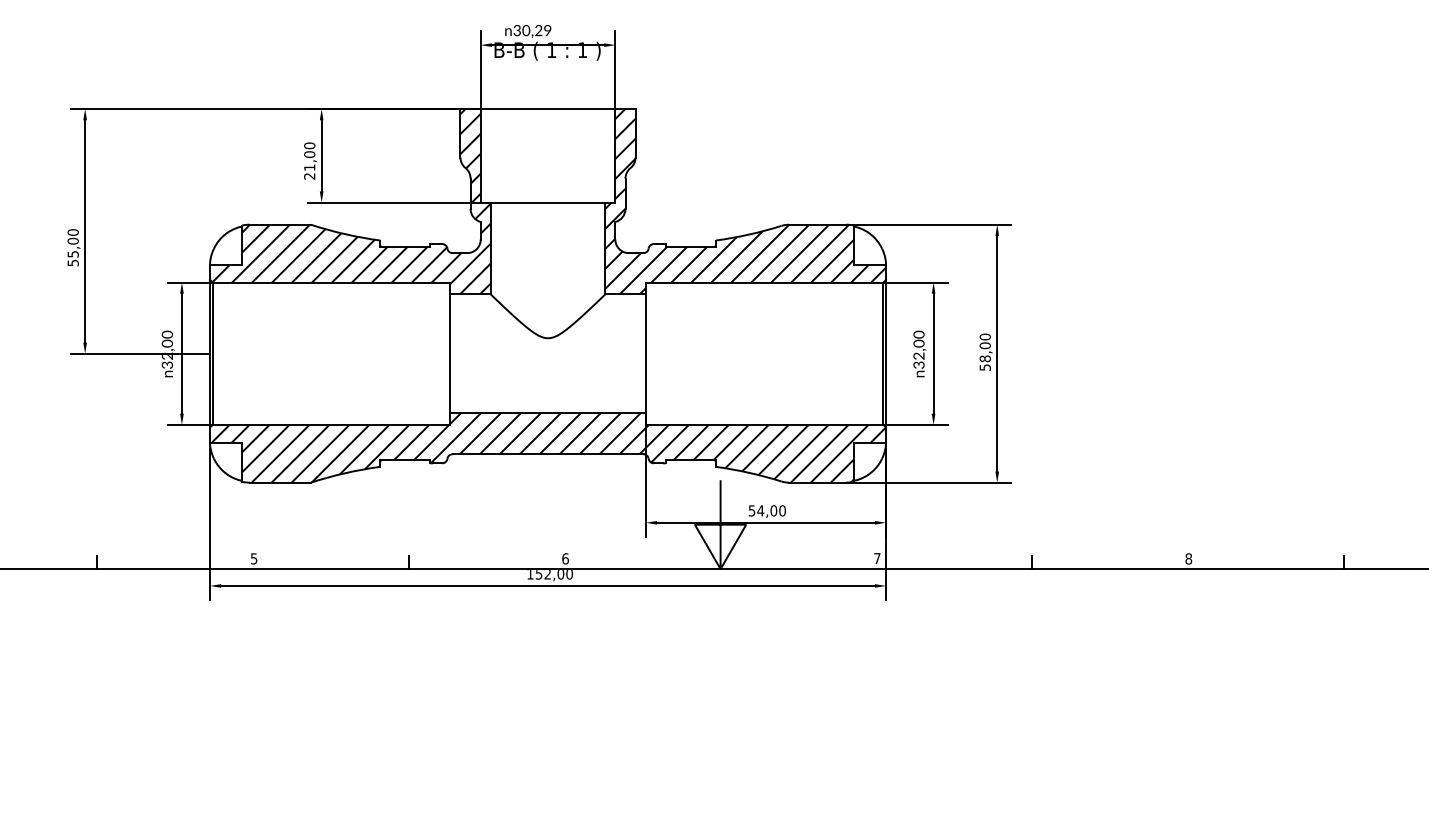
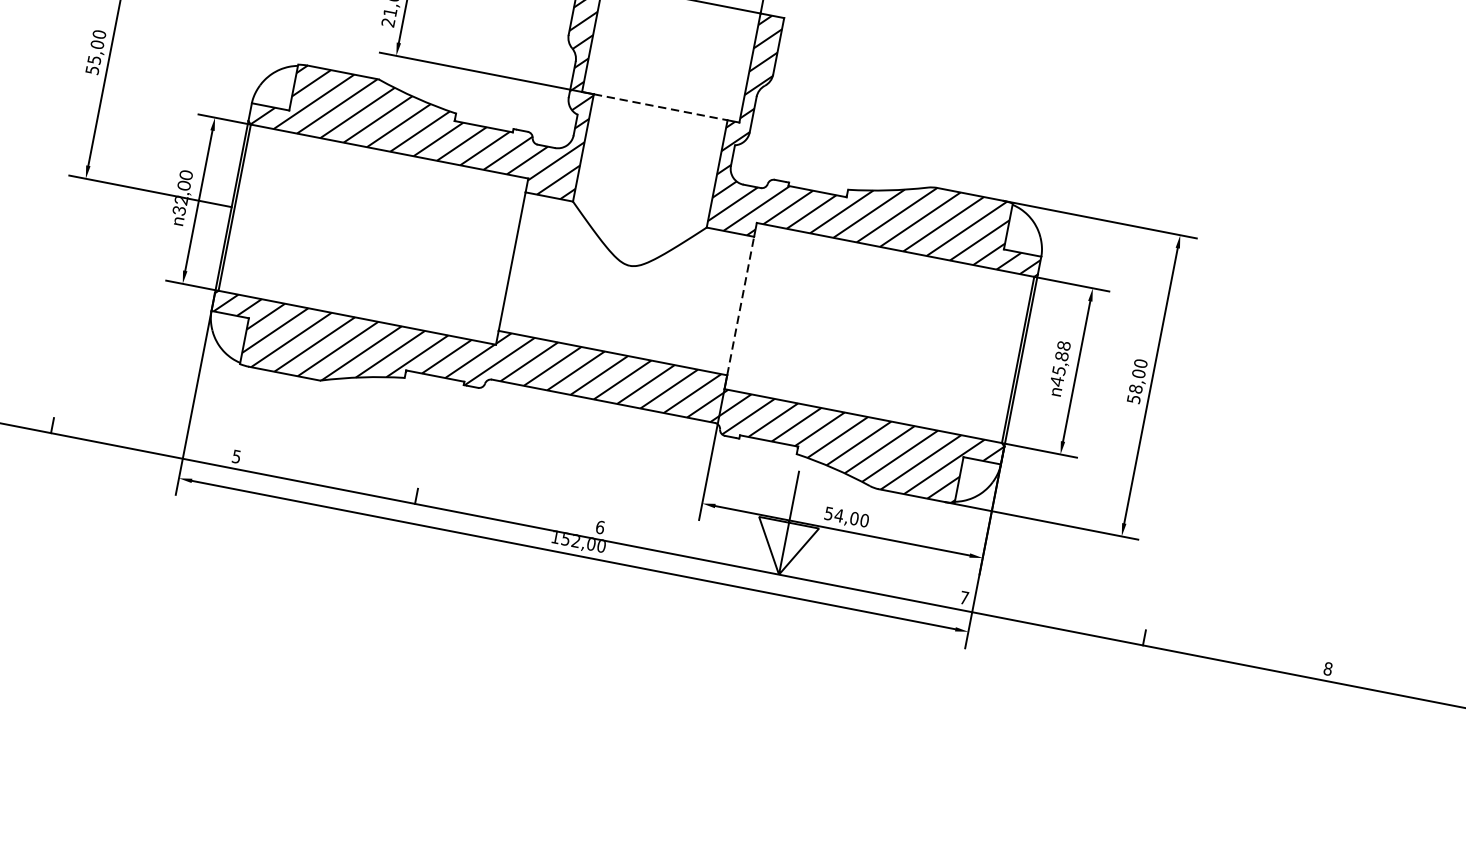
line: (548, 202) -> (661, 107), solid -> dashed
text: (918, 349) -> (1060, 363), 32,00 -> 45,88
line: (645, 353) -> (740, 305), solid -> dashed

